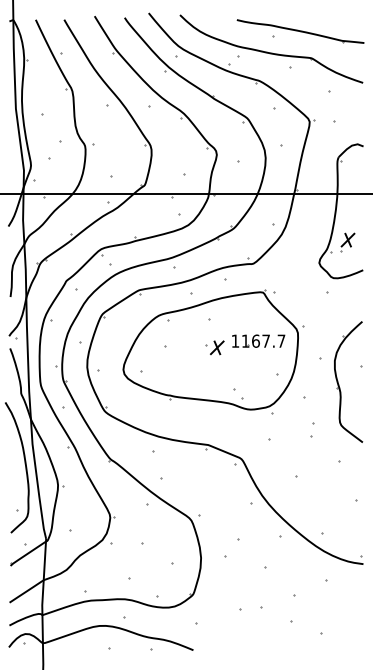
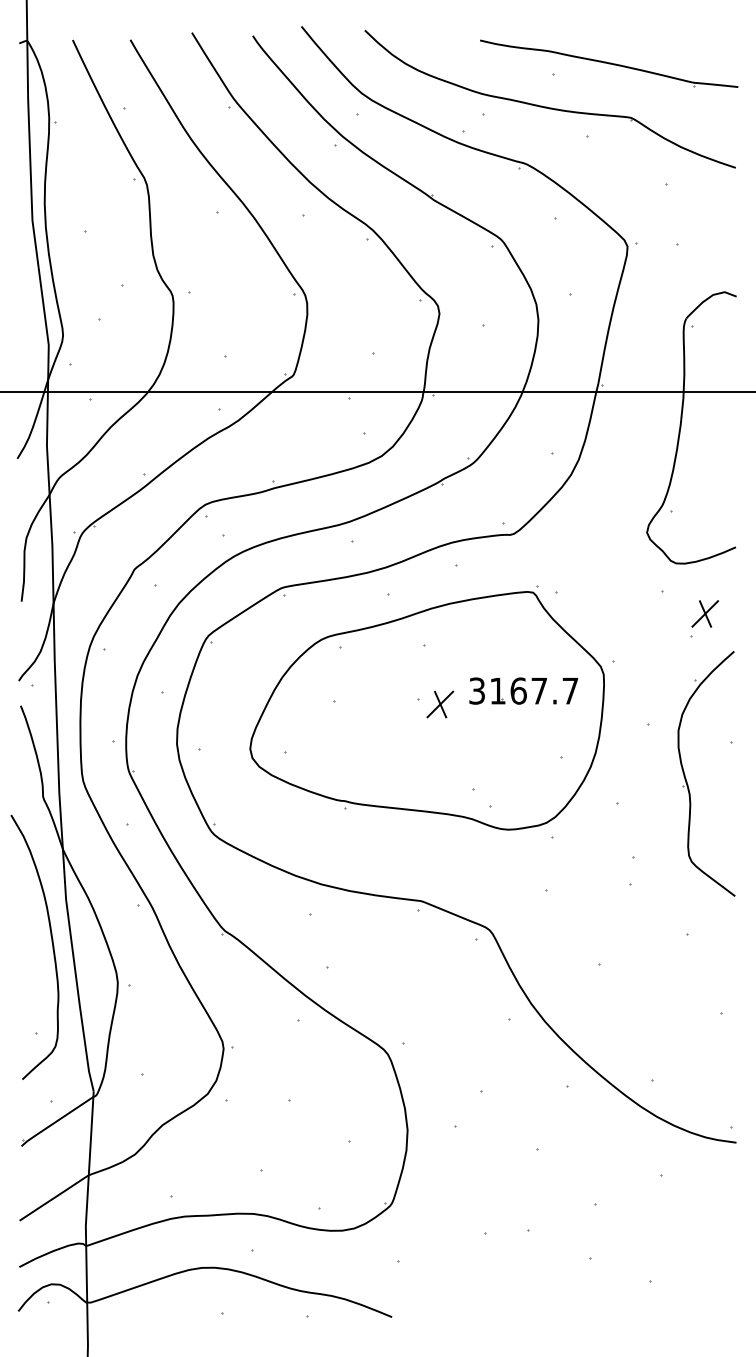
part: (347, 242) -> (704, 618), moved
text: (235, 340) -> (477, 689), 1167.7 -> 3167.7

